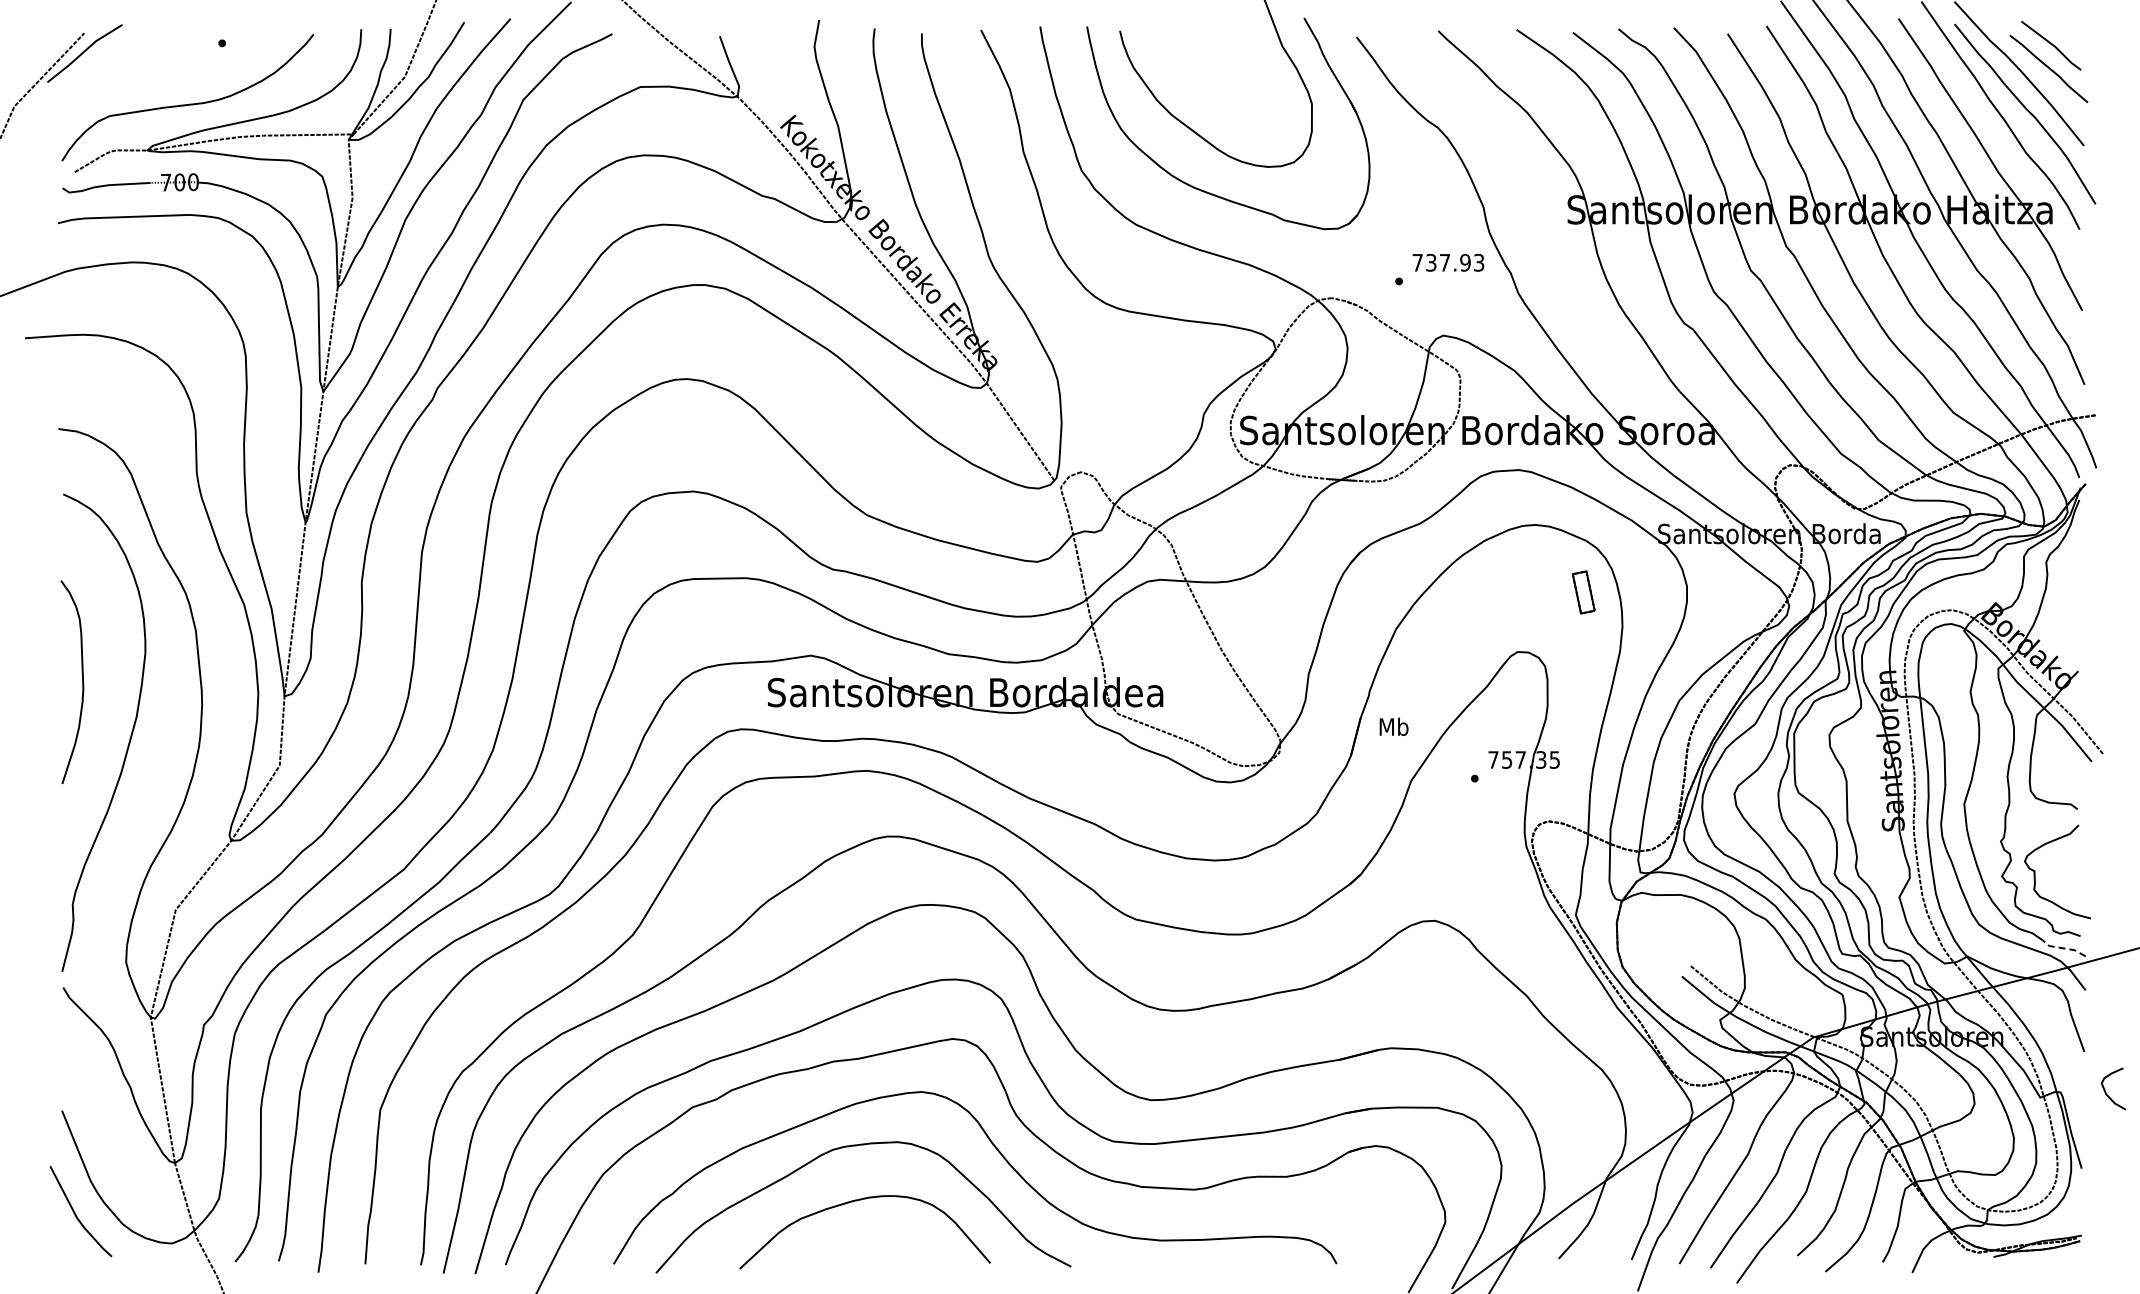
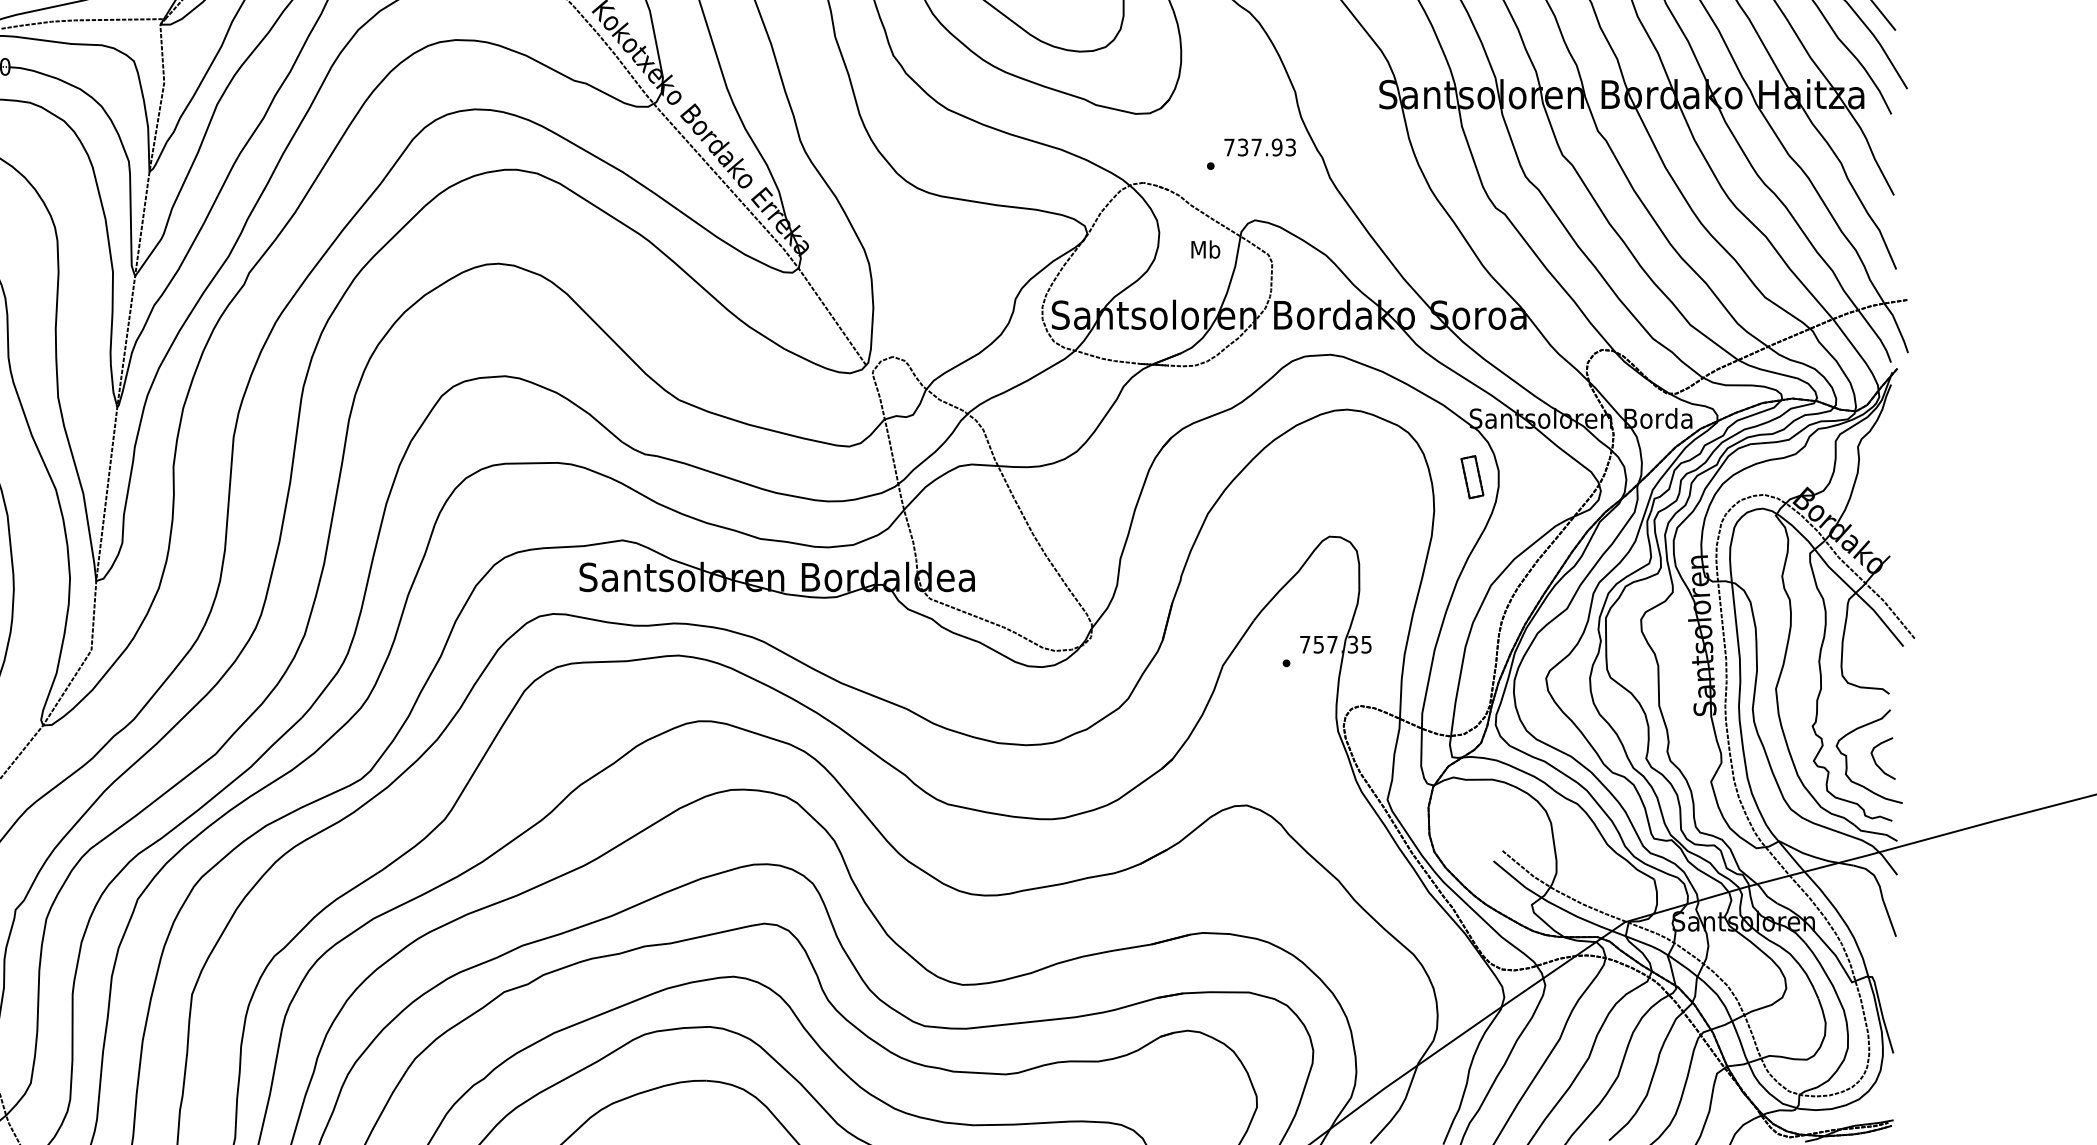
part: (1583, 592) -> (1472, 477), moved
text: (1393, 726) -> (1205, 249), moved
line: (2063, 948) -> (1875, 833), dashed -> solid
curve: (2105, 1089) -> (1875, 759), moved

